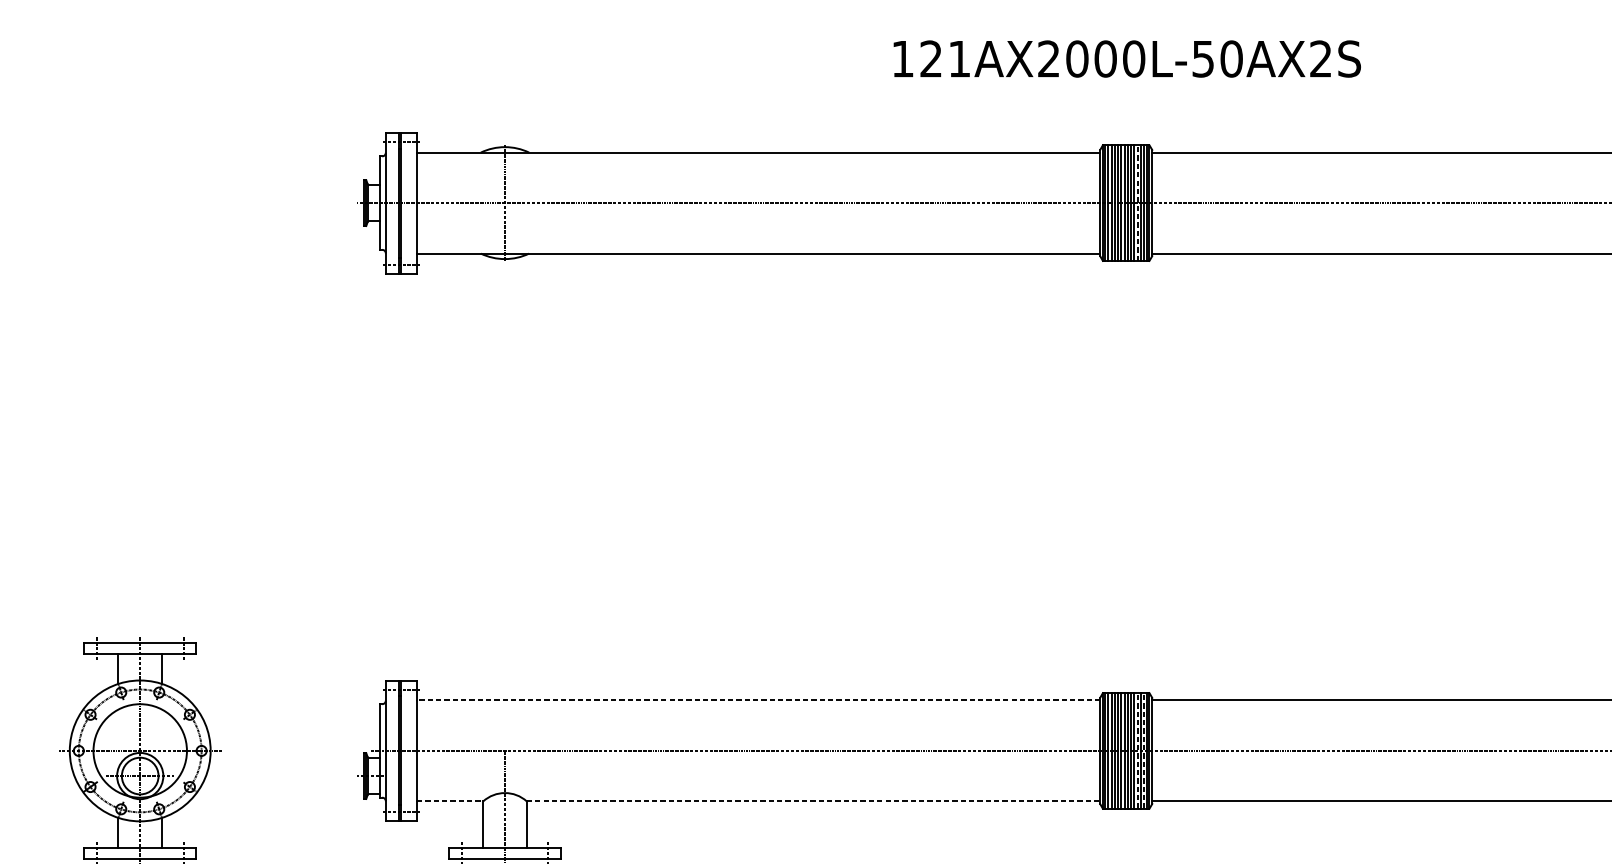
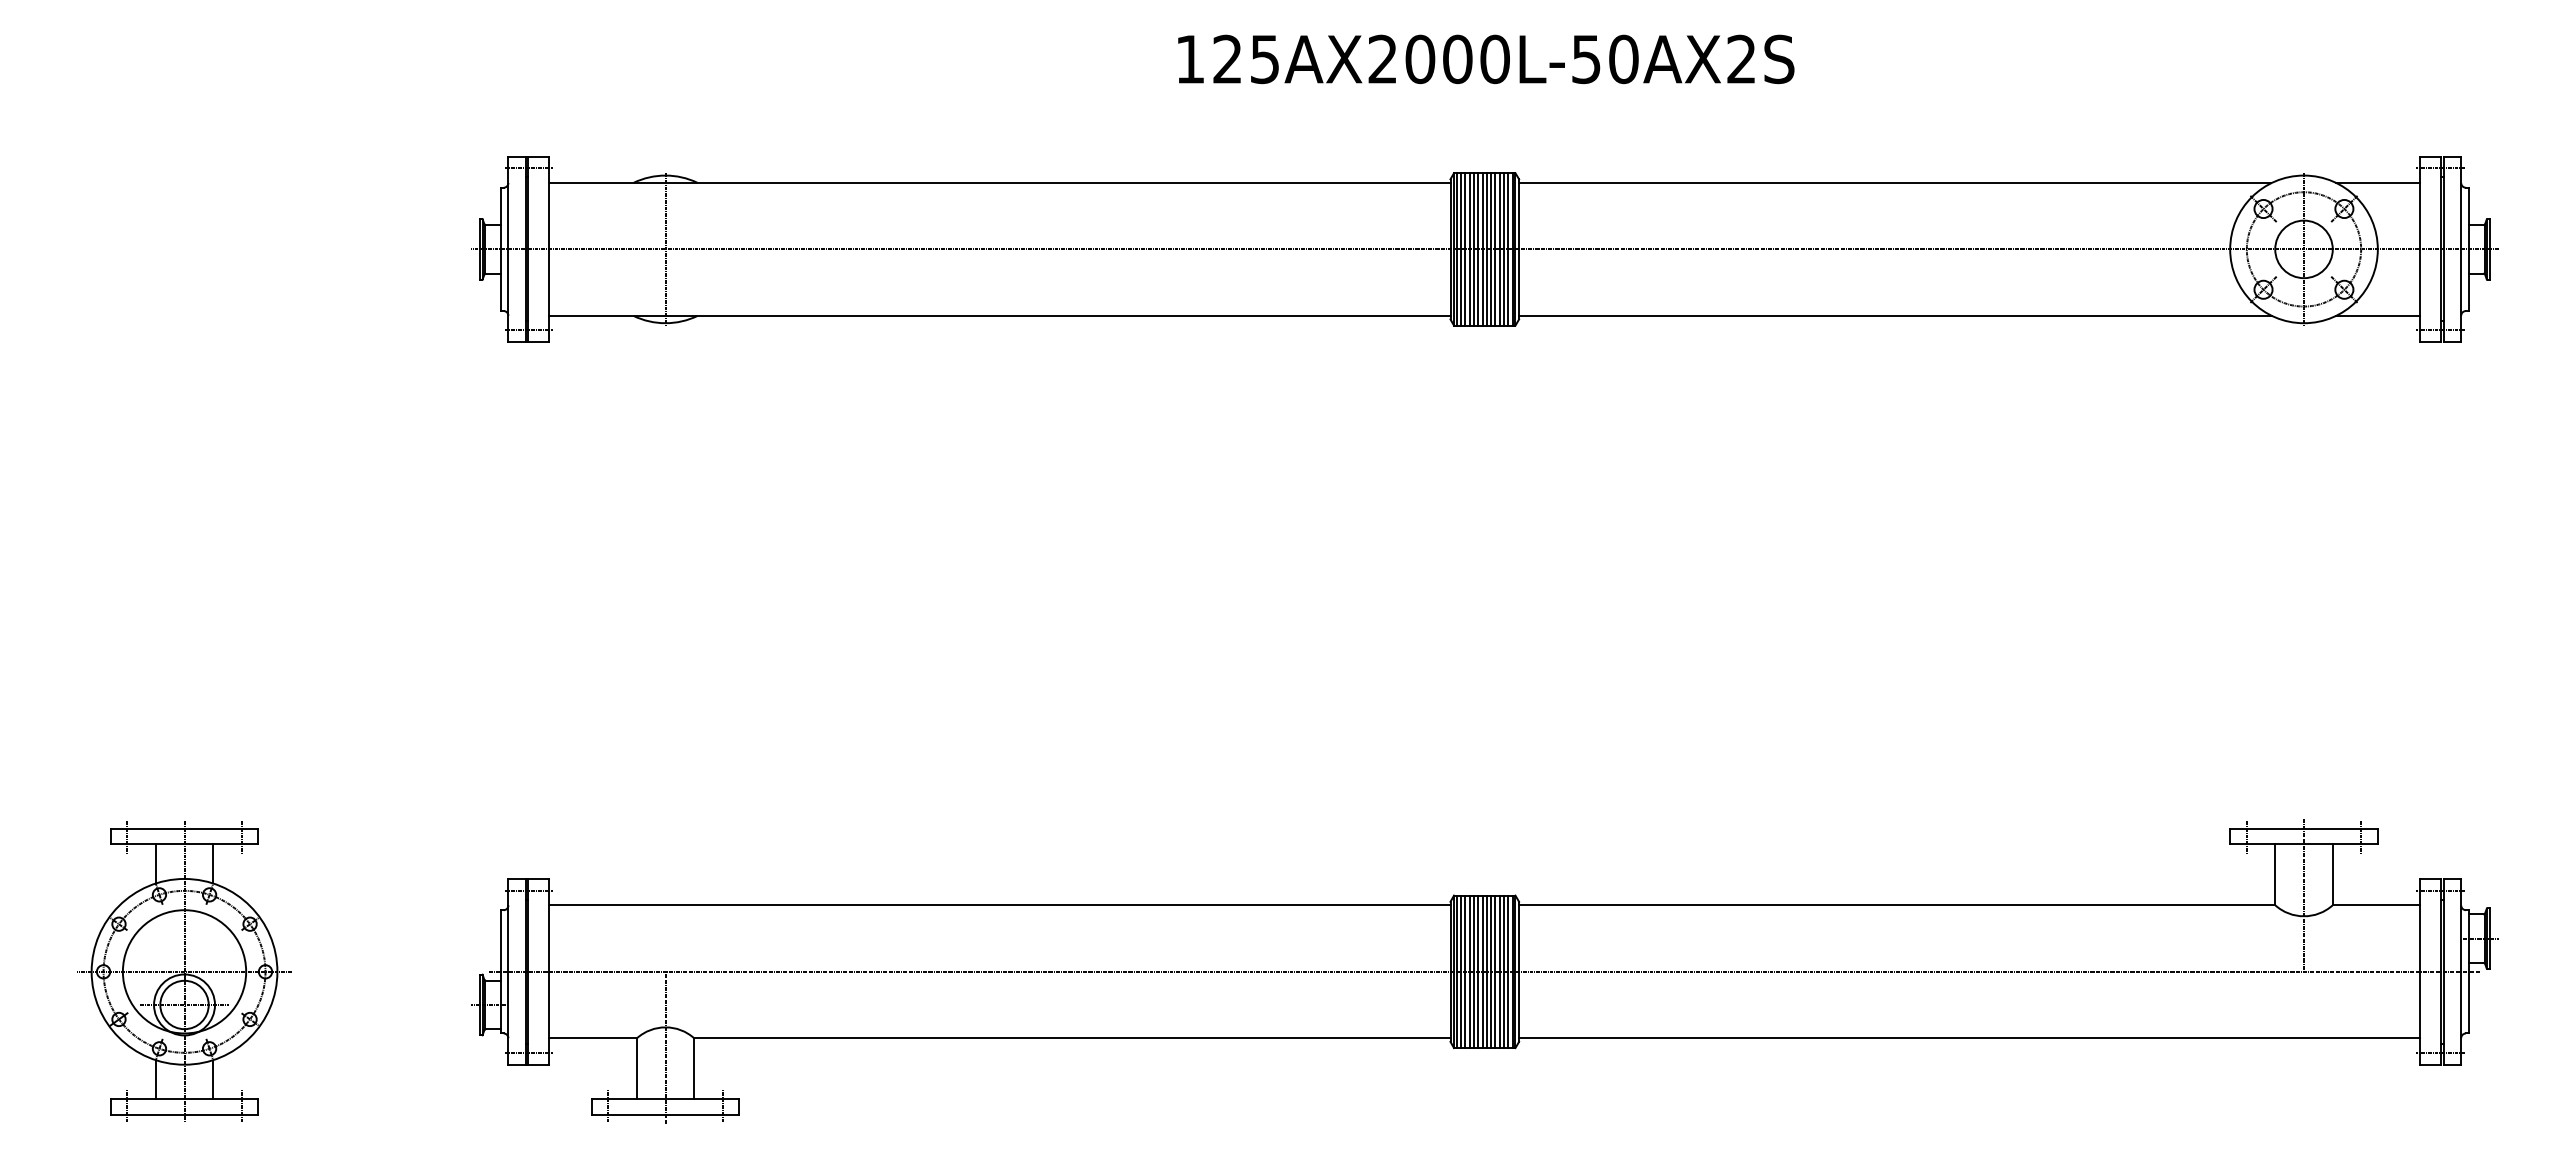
text: (959, 59) -> (1264, 59), 121AX2000L-50AX2S -> 125AX2000L-50AX2S
line: (1137, 202) -> (1499, 248), dashed -> solid
line: (758, 700) -> (999, 905), dashed -> solid
line: (1137, 750) -> (1499, 971), dashed -> solid
line: (1144, 750) -> (1508, 971), dashed -> solid
line: (450, 801) -> (593, 1038), dashed -> solid
line: (813, 801) -> (1072, 1038), dashed -> solid

